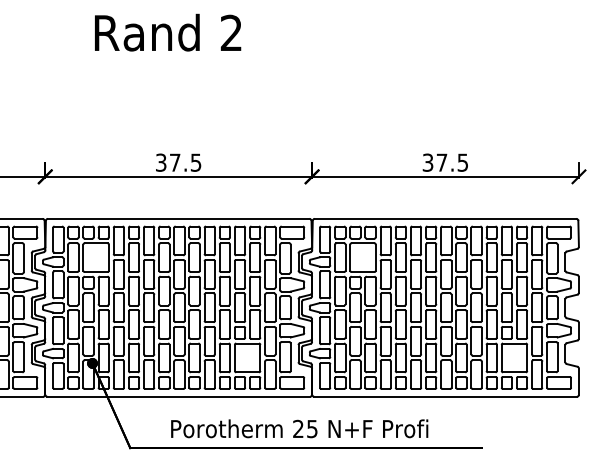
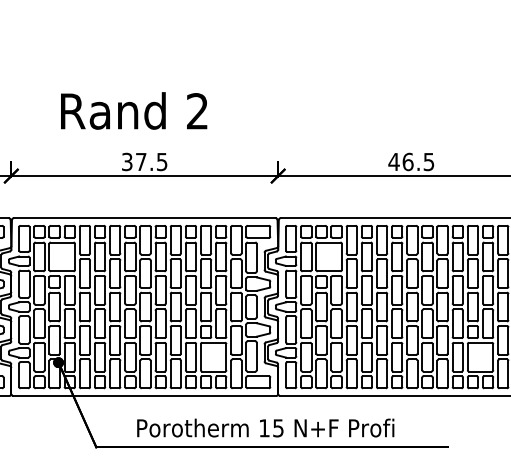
text: (168, 32) -> (134, 110), moved
text: (434, 162) -> (400, 161), 37.5 -> 46.5
text: (298, 428) -> (264, 427), 25 -> 15

